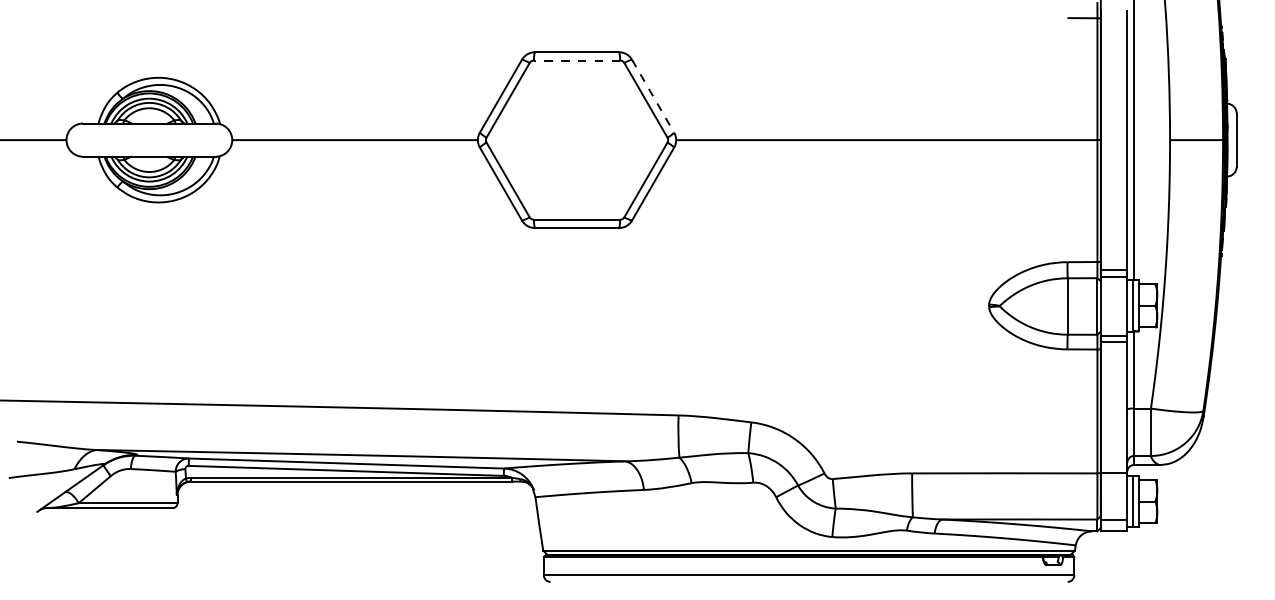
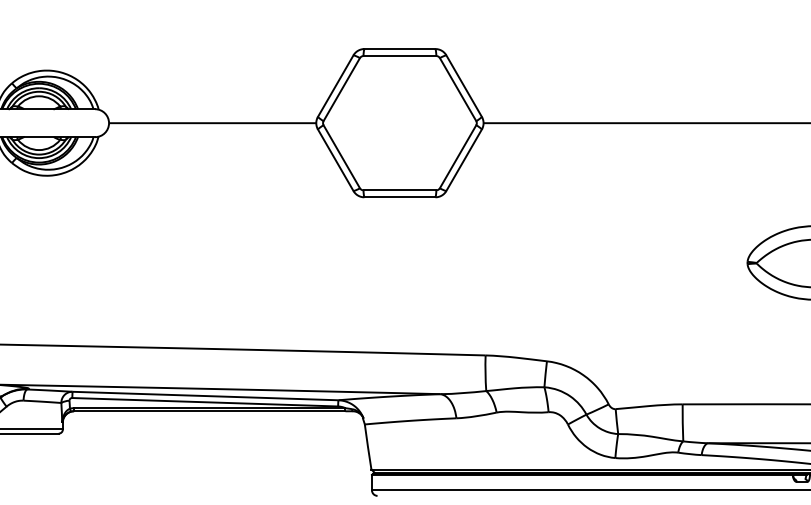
line: (576, 60) -> (399, 55), dashed -> solid
line: (653, 96) -> (464, 86), dashed -> solid

